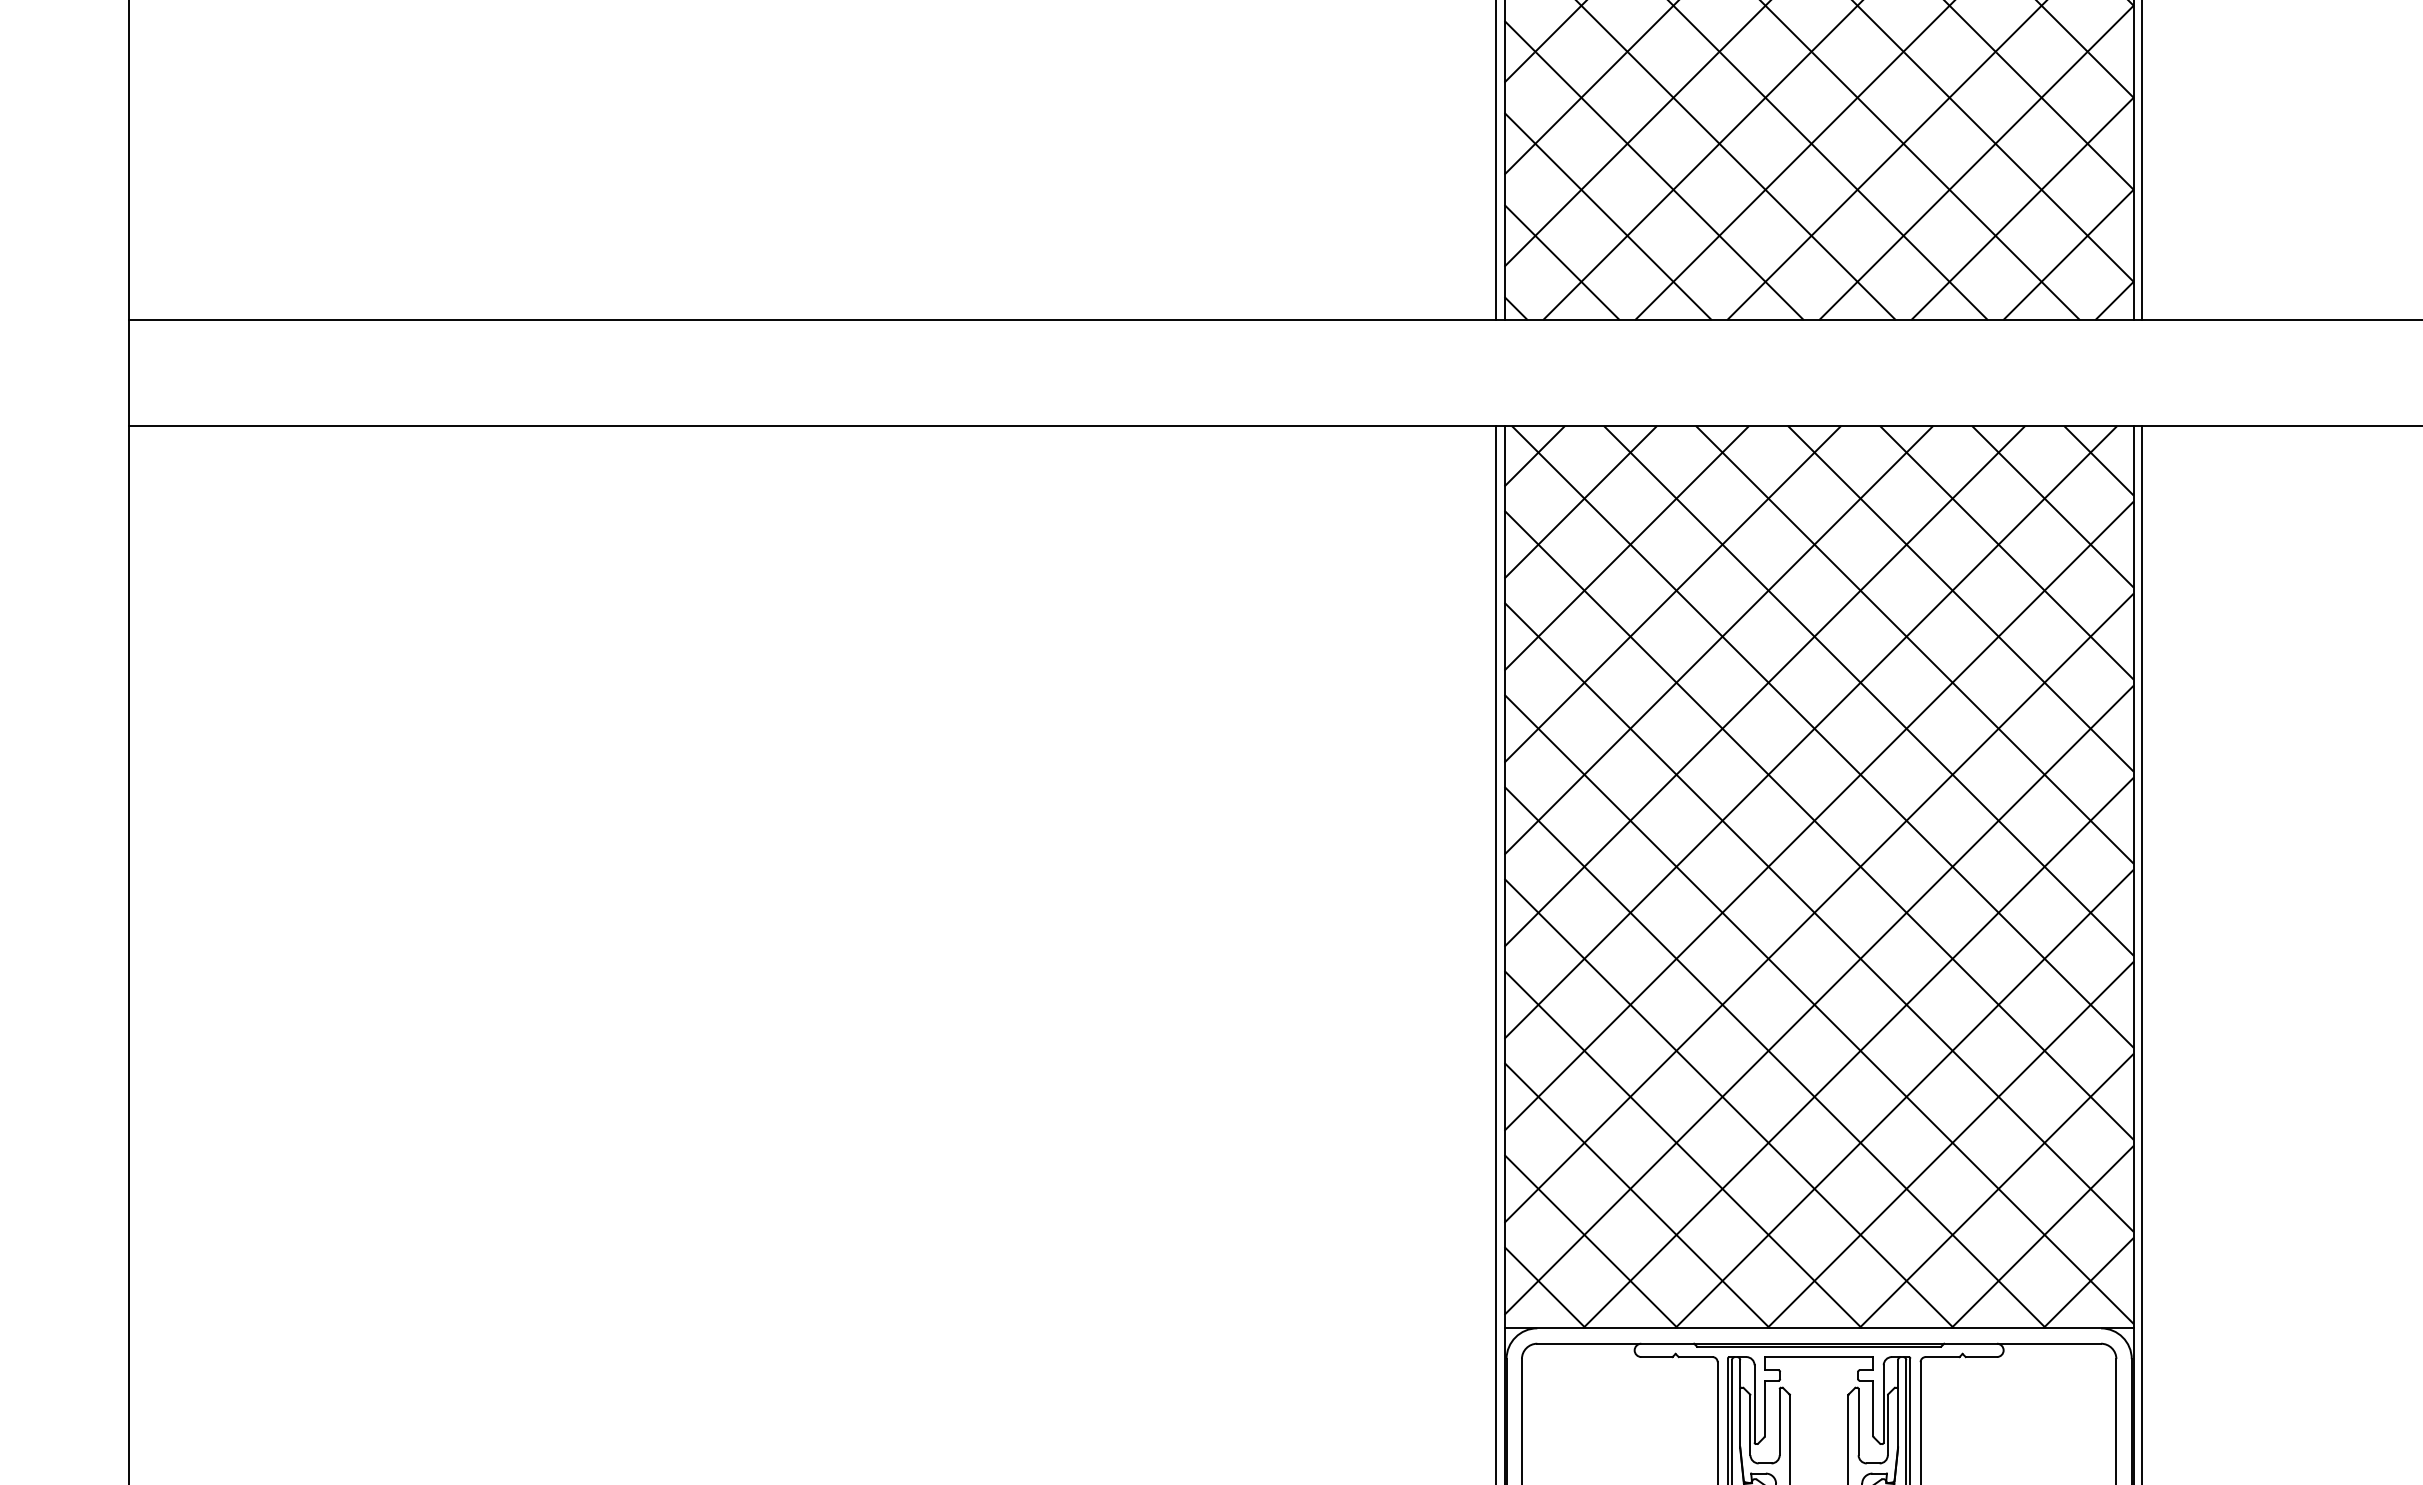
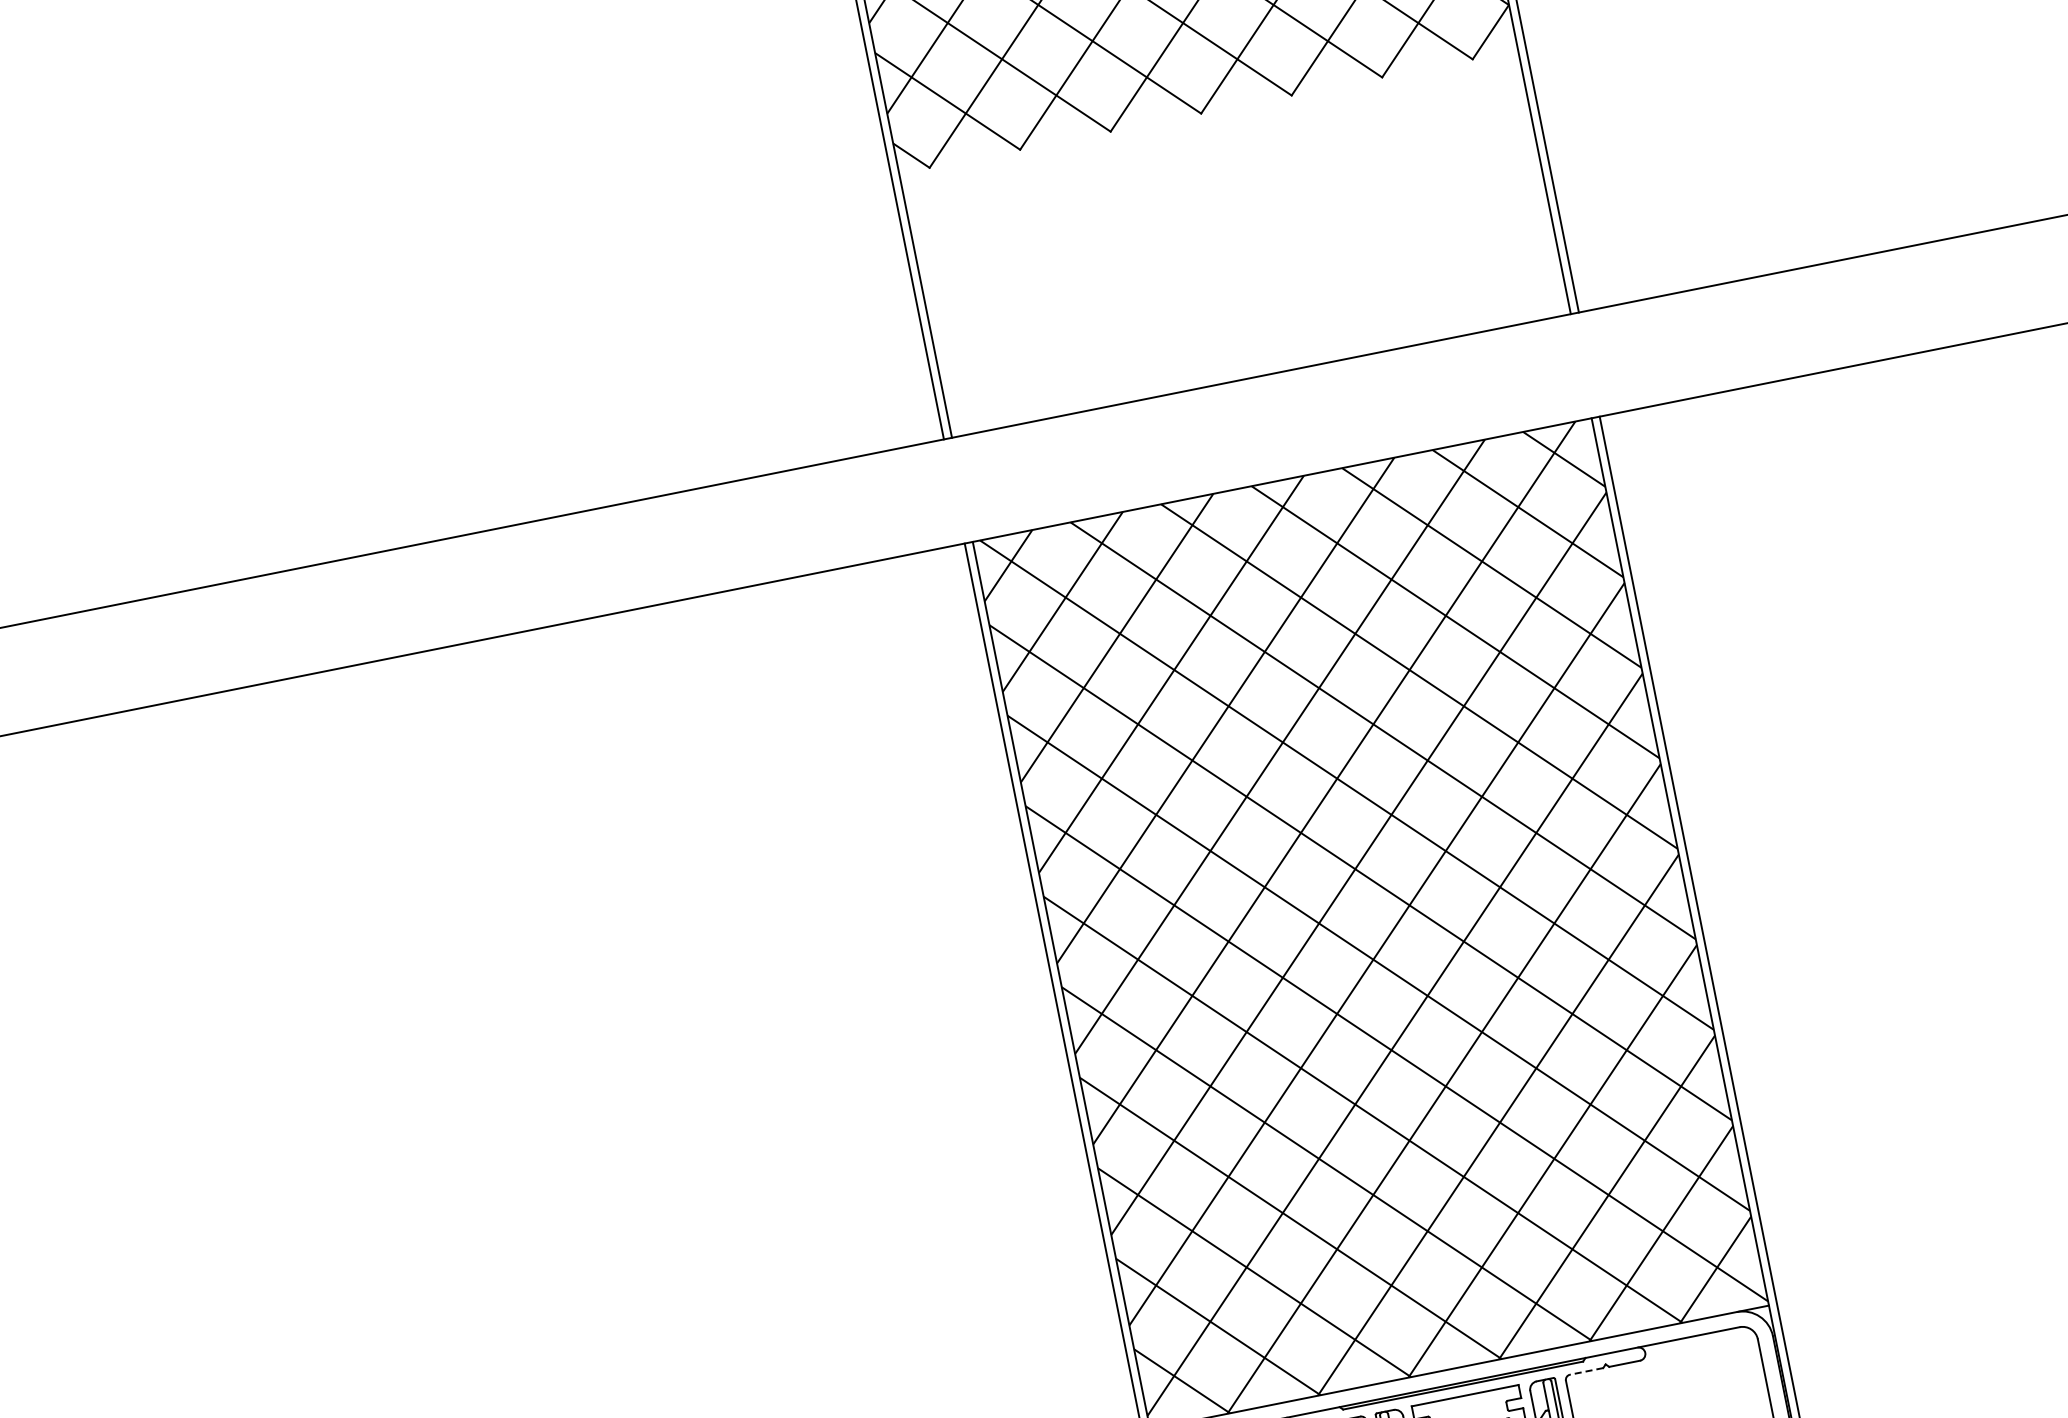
hatch: (1818, 186) -> (1234, 244), removed
line: (1942, 1357) -> (1586, 1371), solid -> dashed

